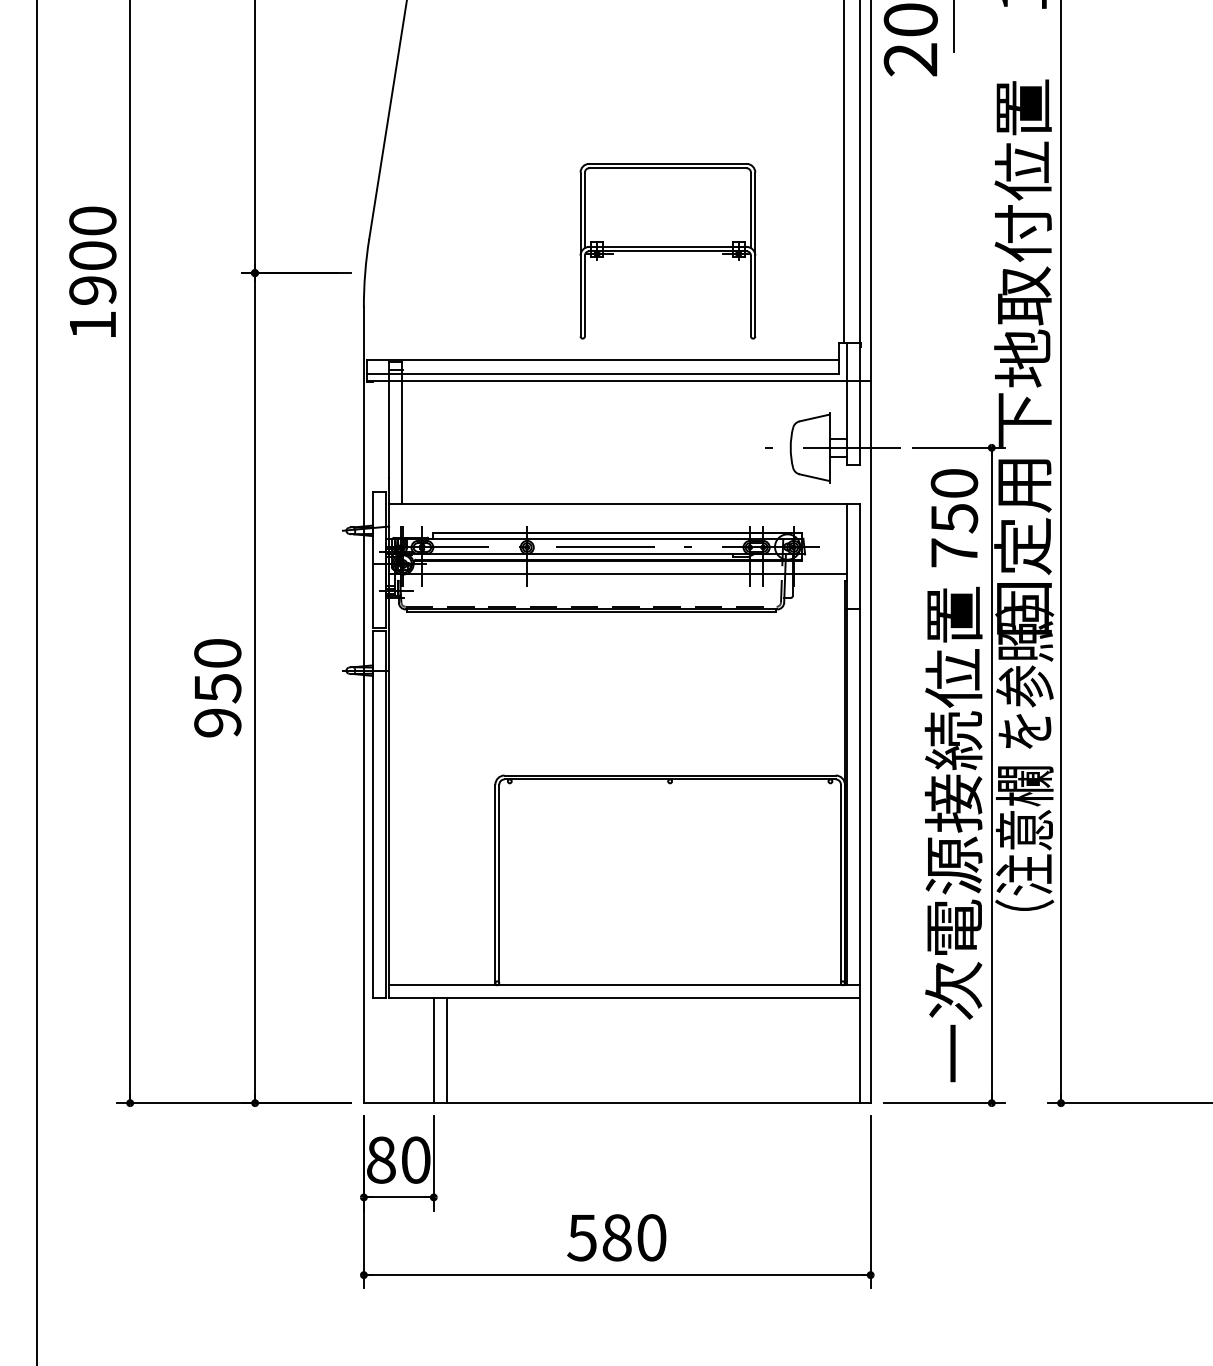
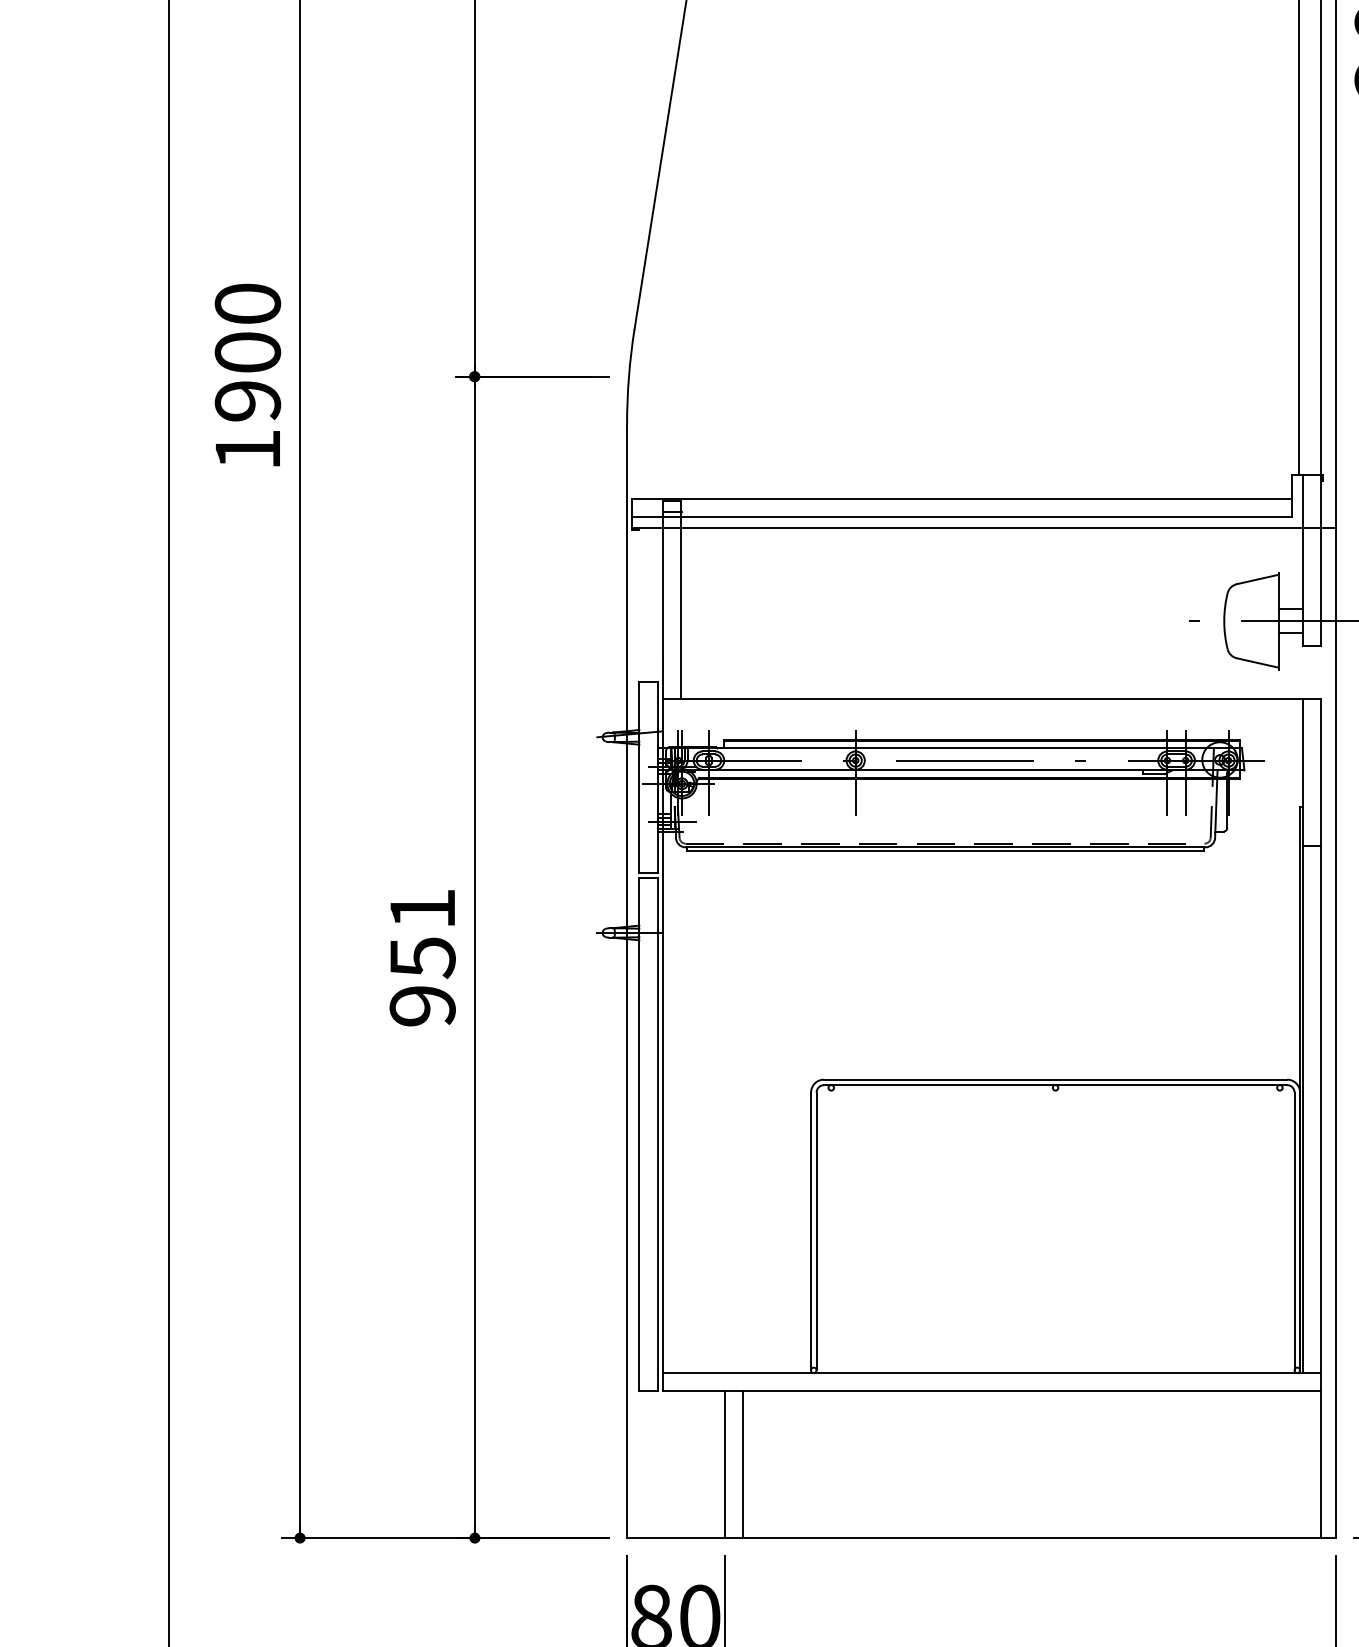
part: (667, 251) -> (1051, 346), removed
line: (618, 573) -> (983, 797), removed
text: (217, 653) -> (422, 908), 950 -> 951

